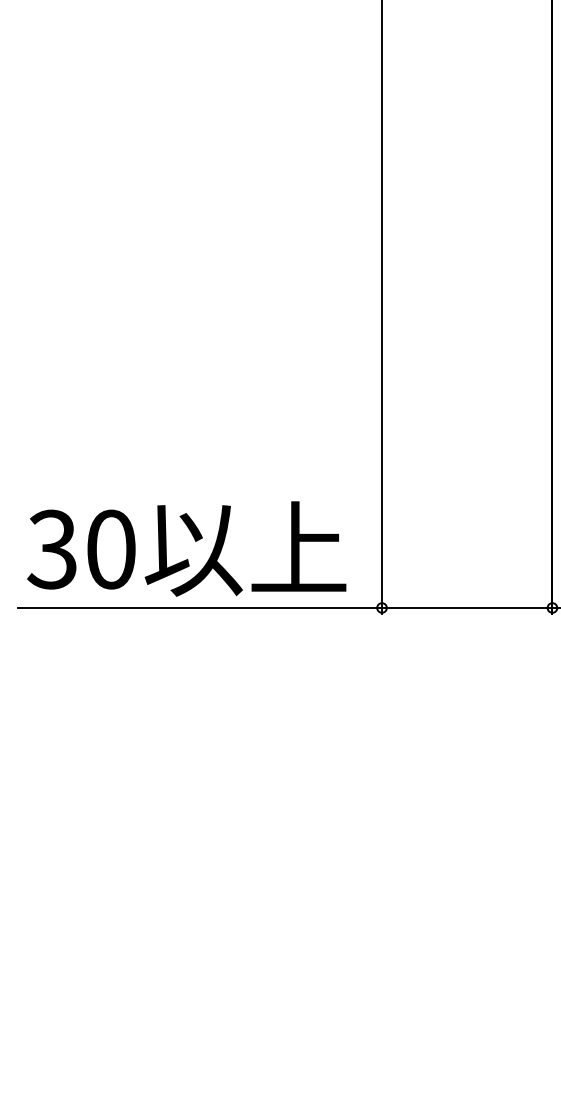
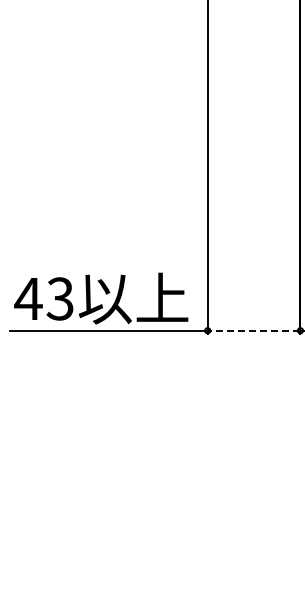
text: (80, 548) -> (43, 298), 30 -> 43
line: (466, 607) -> (253, 330), solid -> dashed

